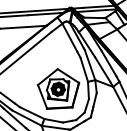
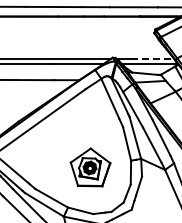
line: (99, 7) -> (153, 59), solid -> dashed
part: (58, 88) -> (90, 167), size x0.7

